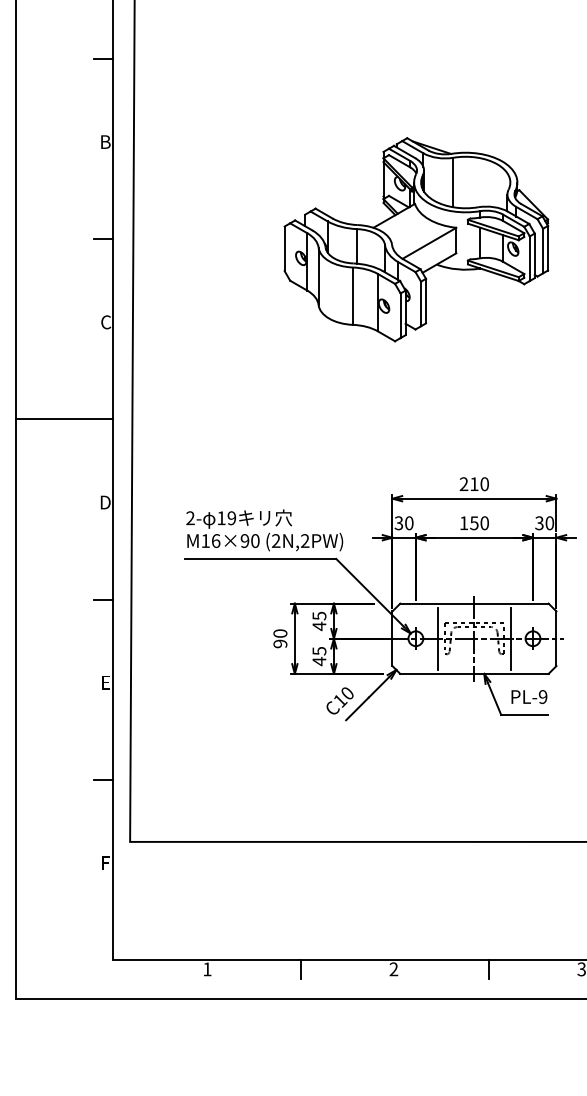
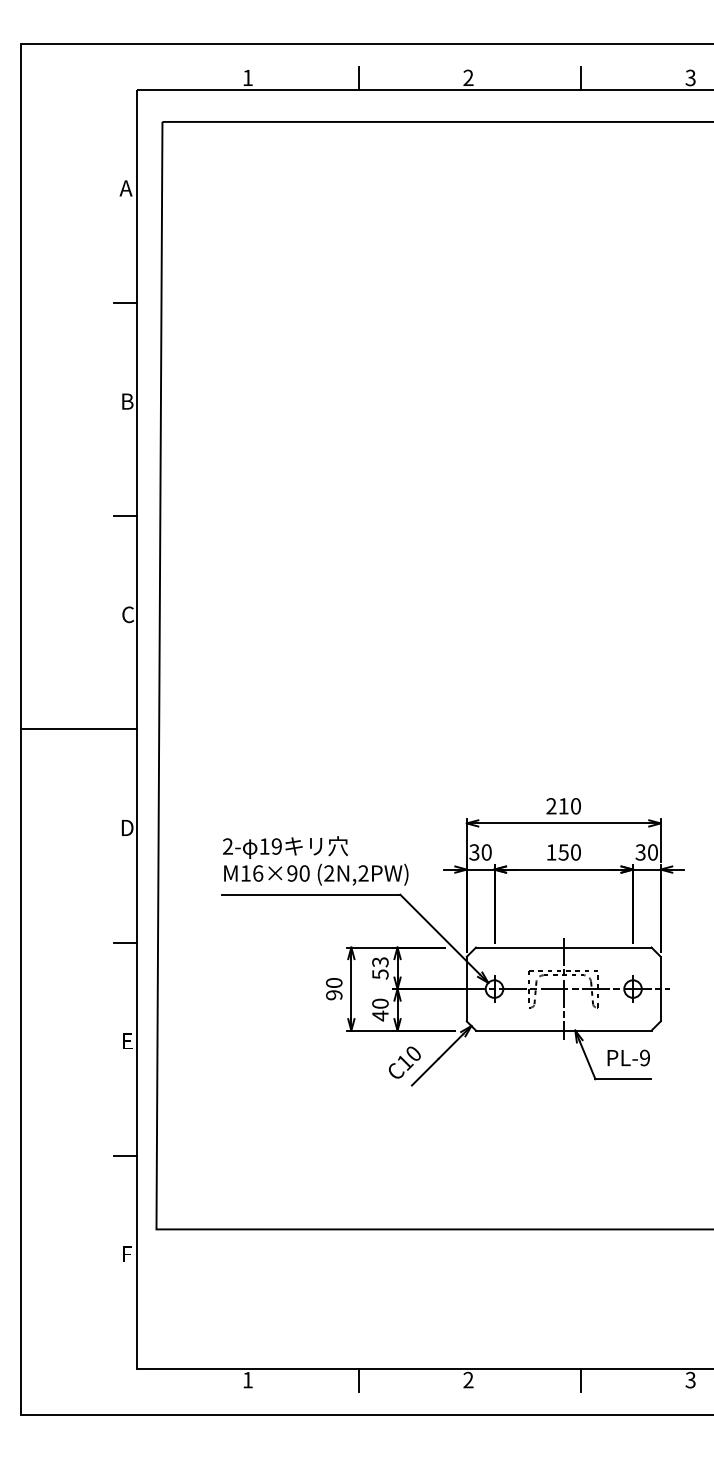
part: (415, 239) -> (494, 516), removed
text: (319, 621) -> (380, 968), 45 -> 53
line: (437, 639) -> (520, 989), removed
line: (511, 639) -> (607, 989), removed
text: (319, 650) -> (380, 1003), 45 -> 40

